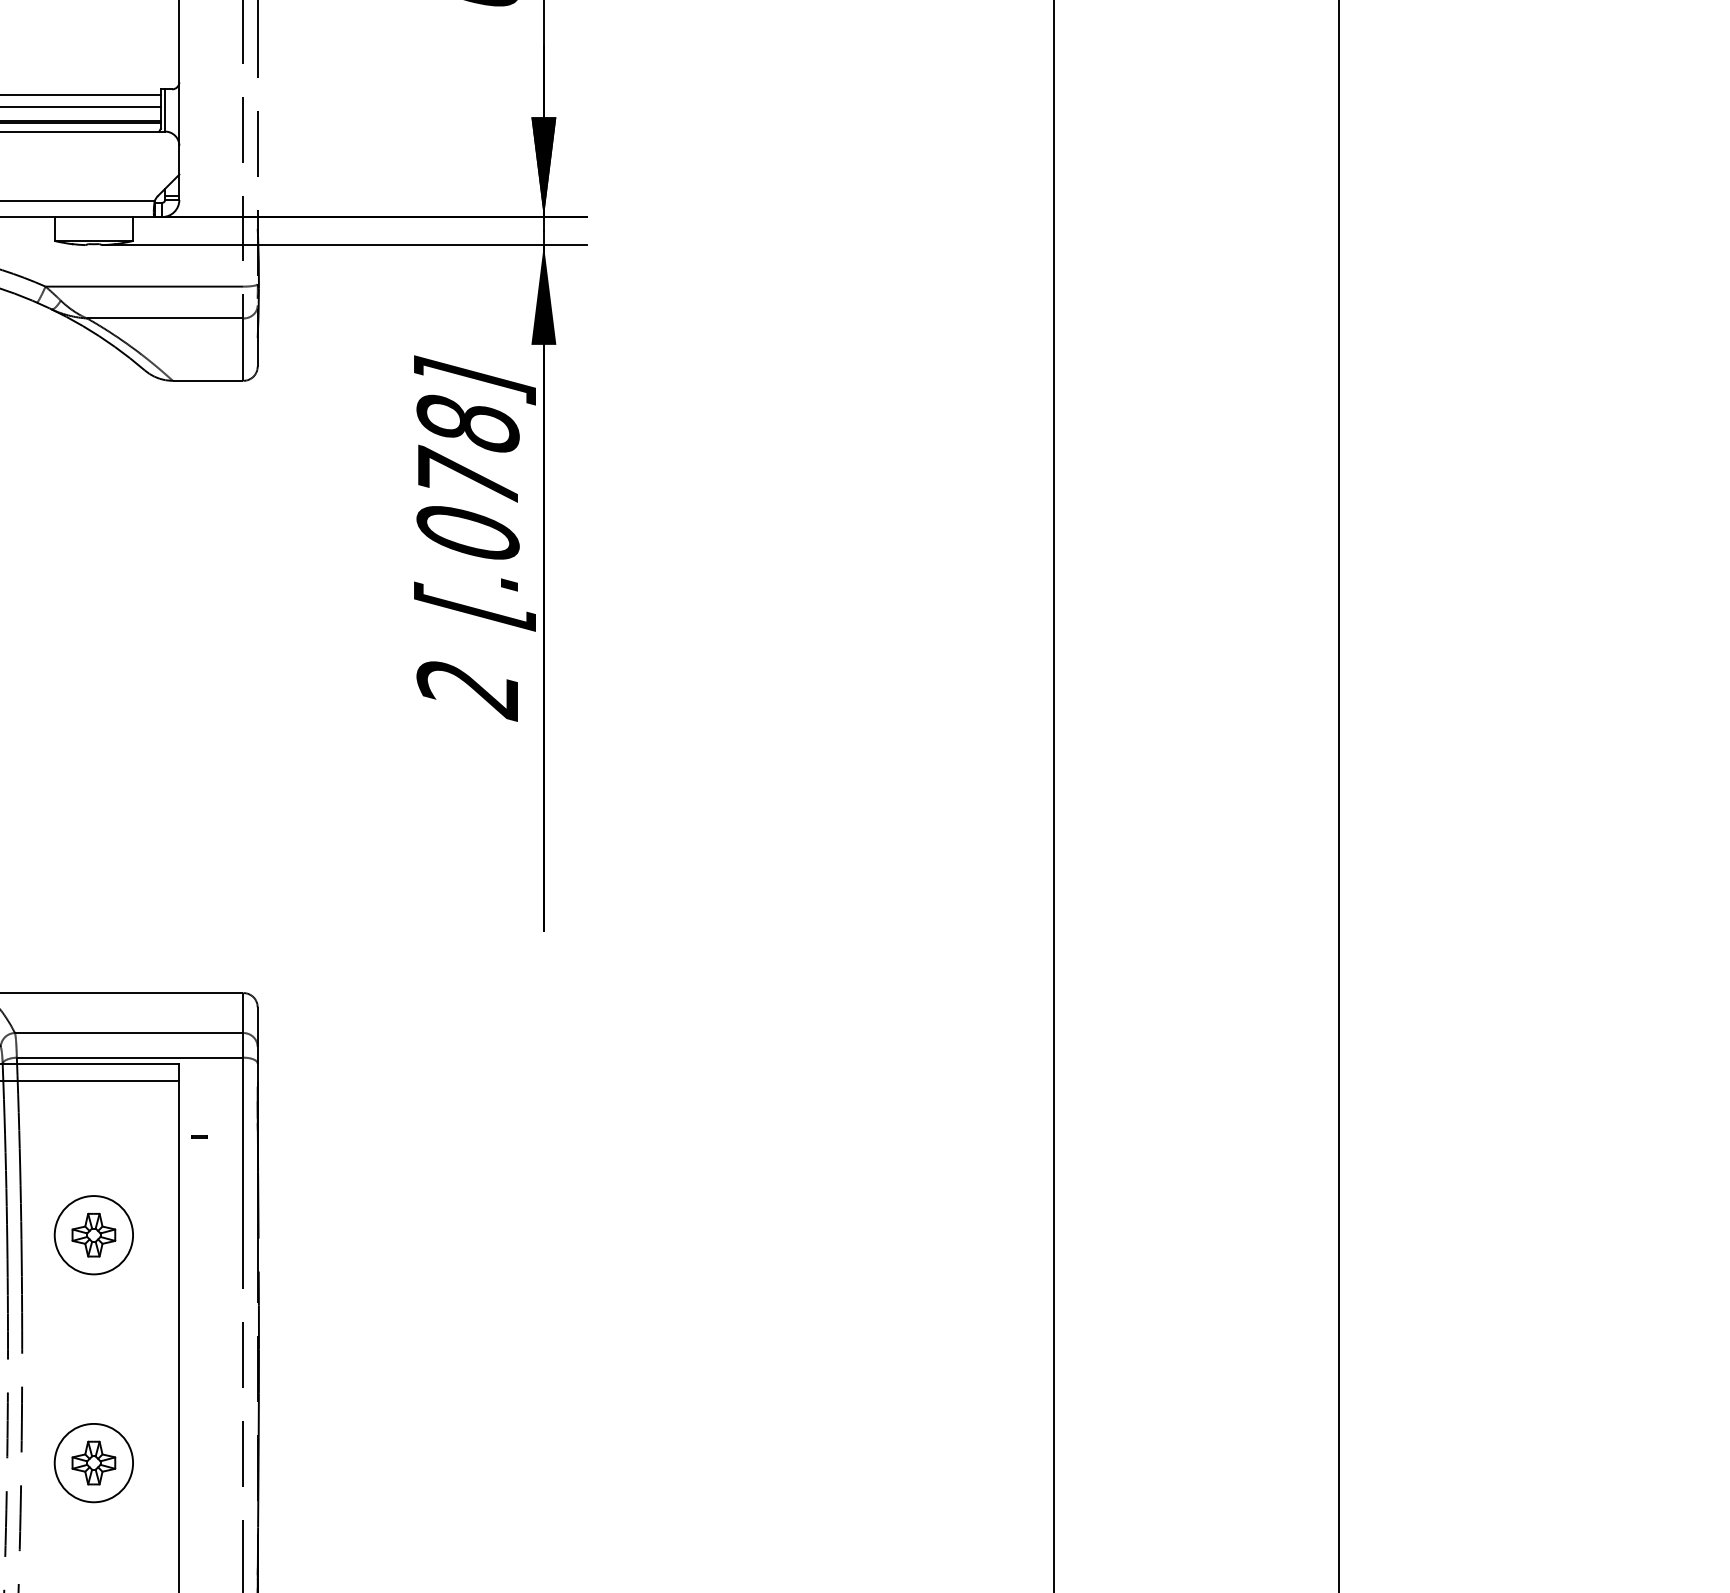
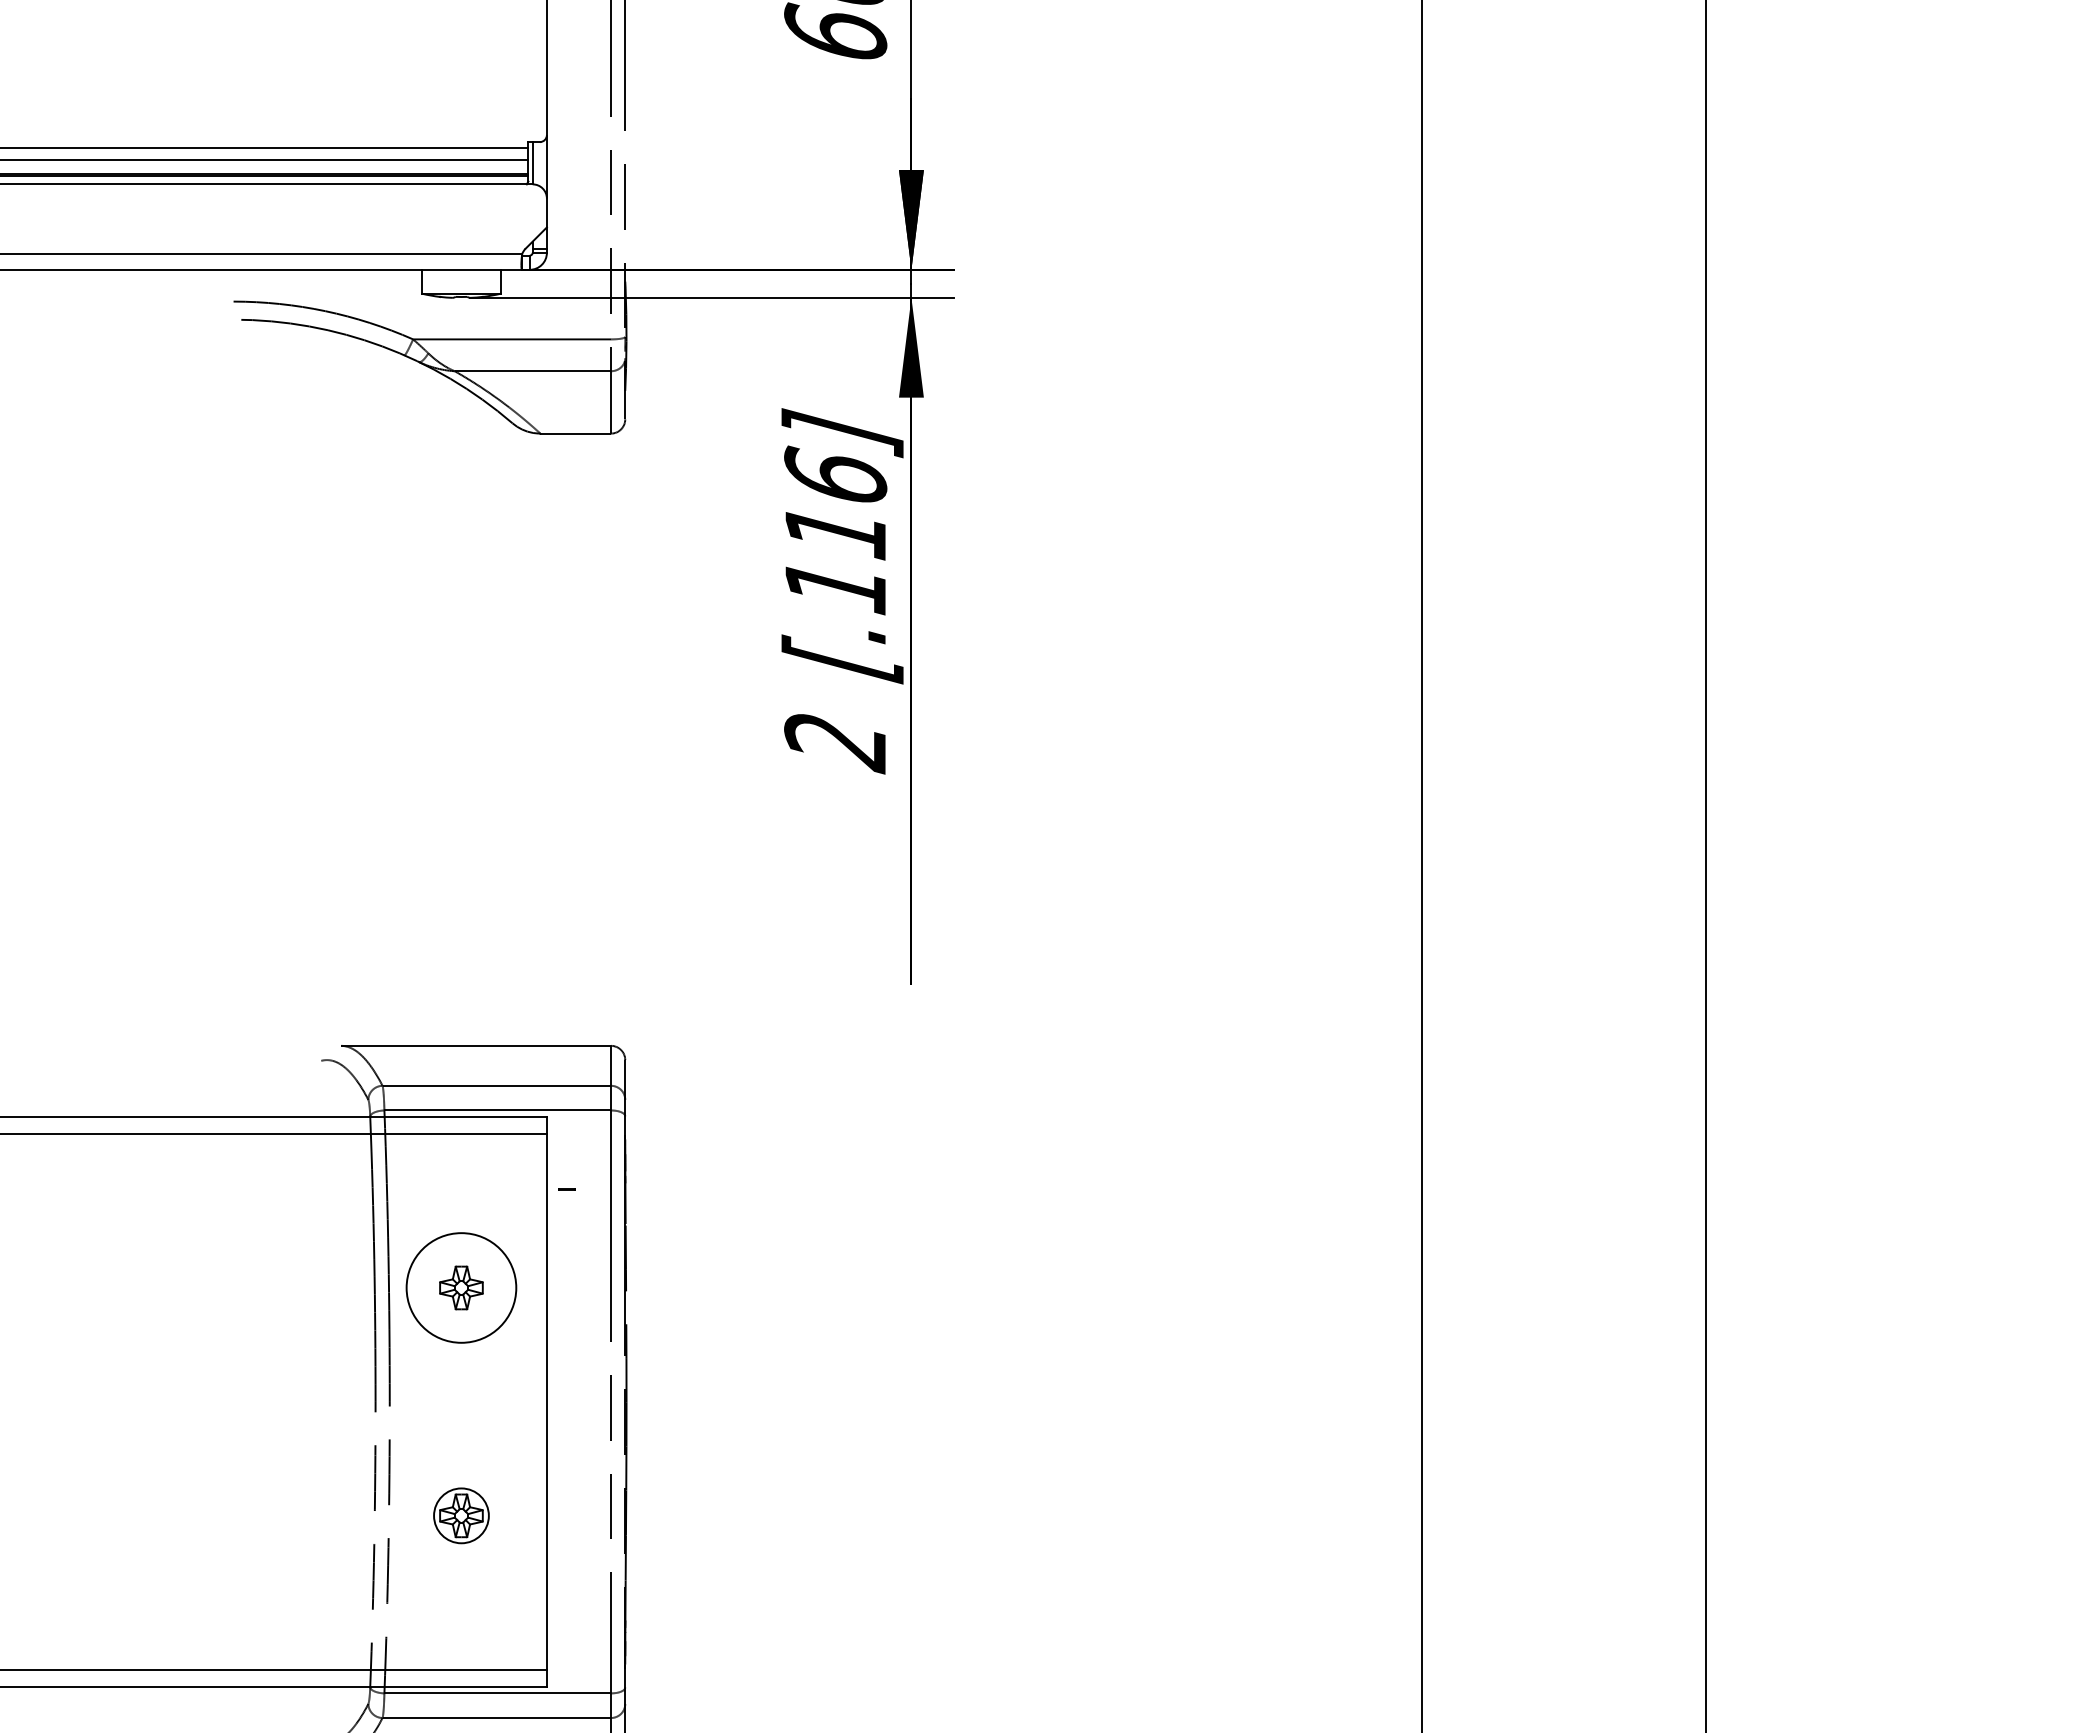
text: (467, 477) -> (835, 530), [.078] -> [.116]
circle: (93, 1234) -> (461, 1287), size x1.4
circle: (93, 1462) -> (461, 1515), size x0.7

